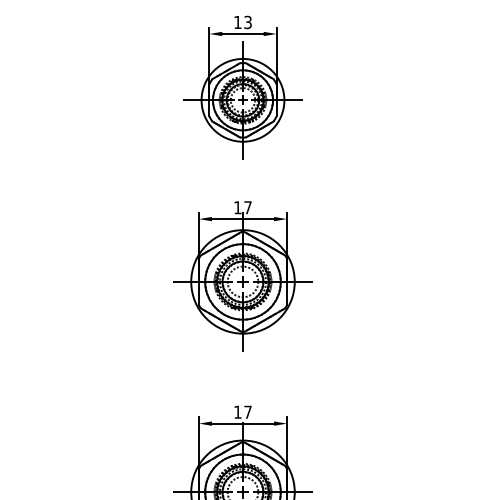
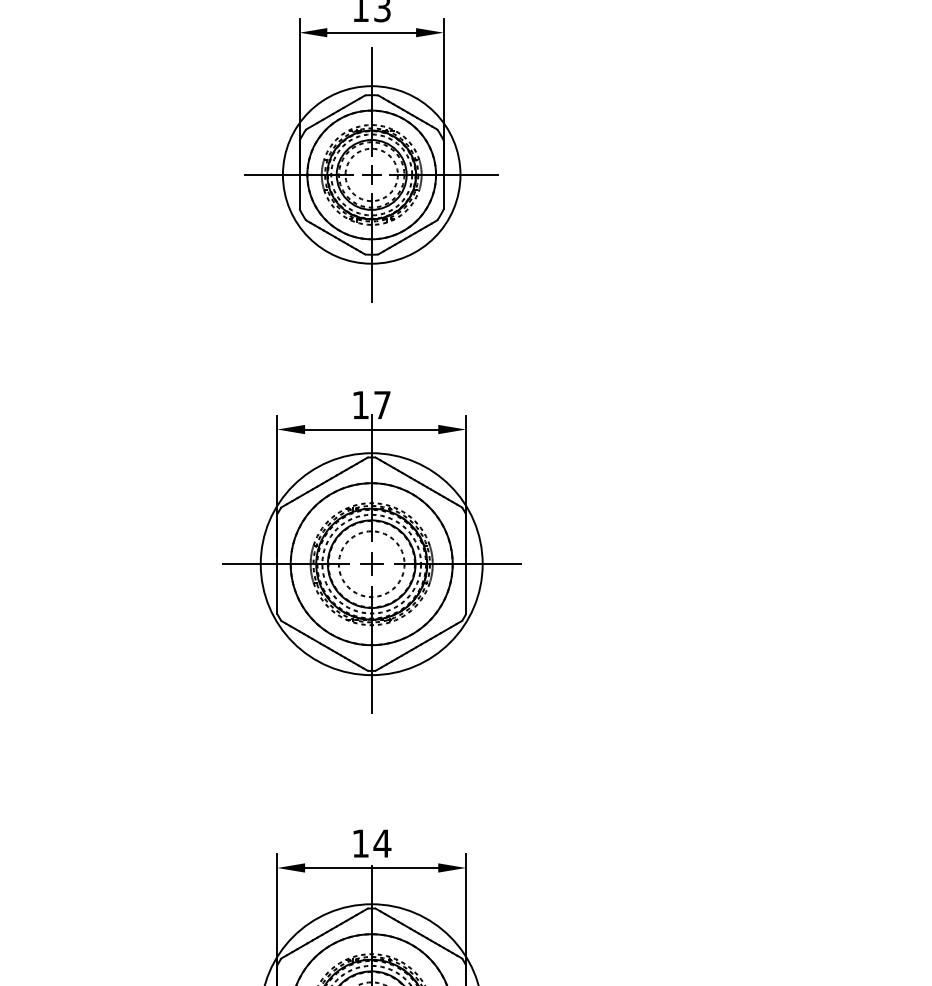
text: (247, 411) -> (381, 841), 17 -> 14

